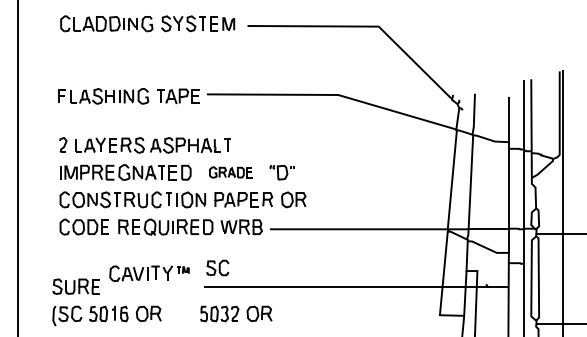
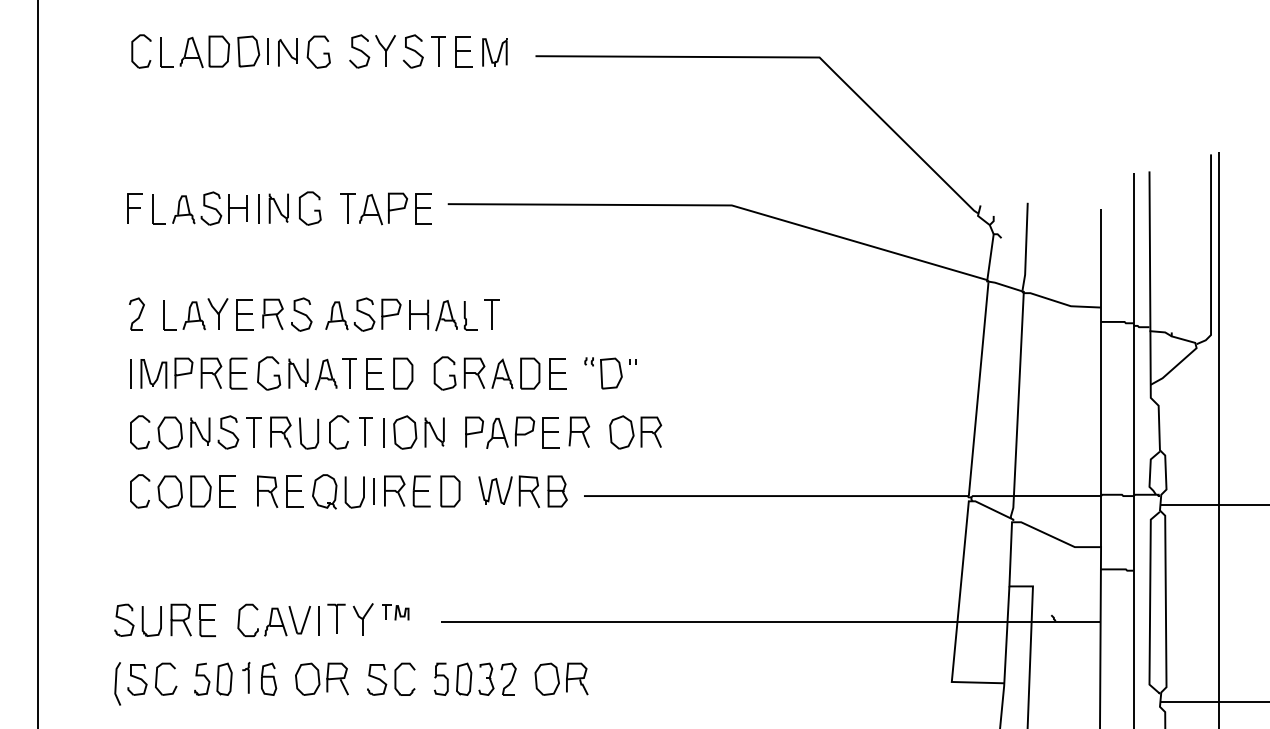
part: (230, 172) -> (498, 373), size x1.43
part: (217, 267) -> (390, 678), moved
part: (149, 273) -> (323, 619), moved

